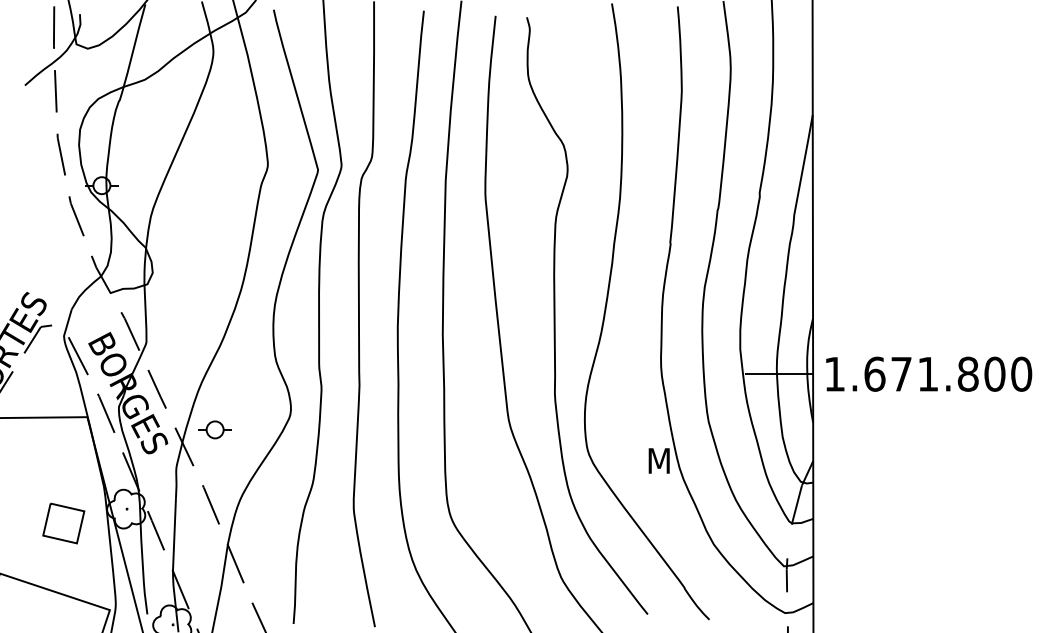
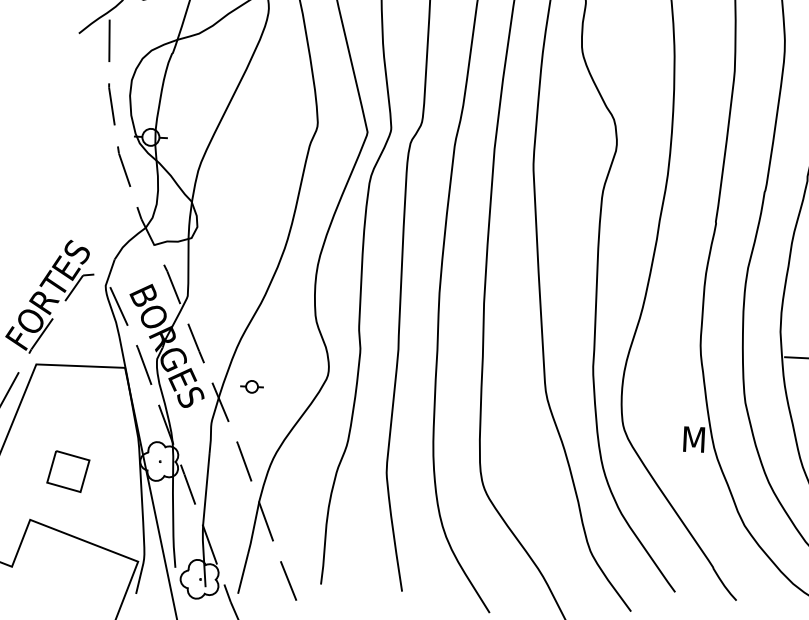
part: (214, 429) -> (251, 386), size x0.7
part: (63, 523) -> (68, 471), moved

